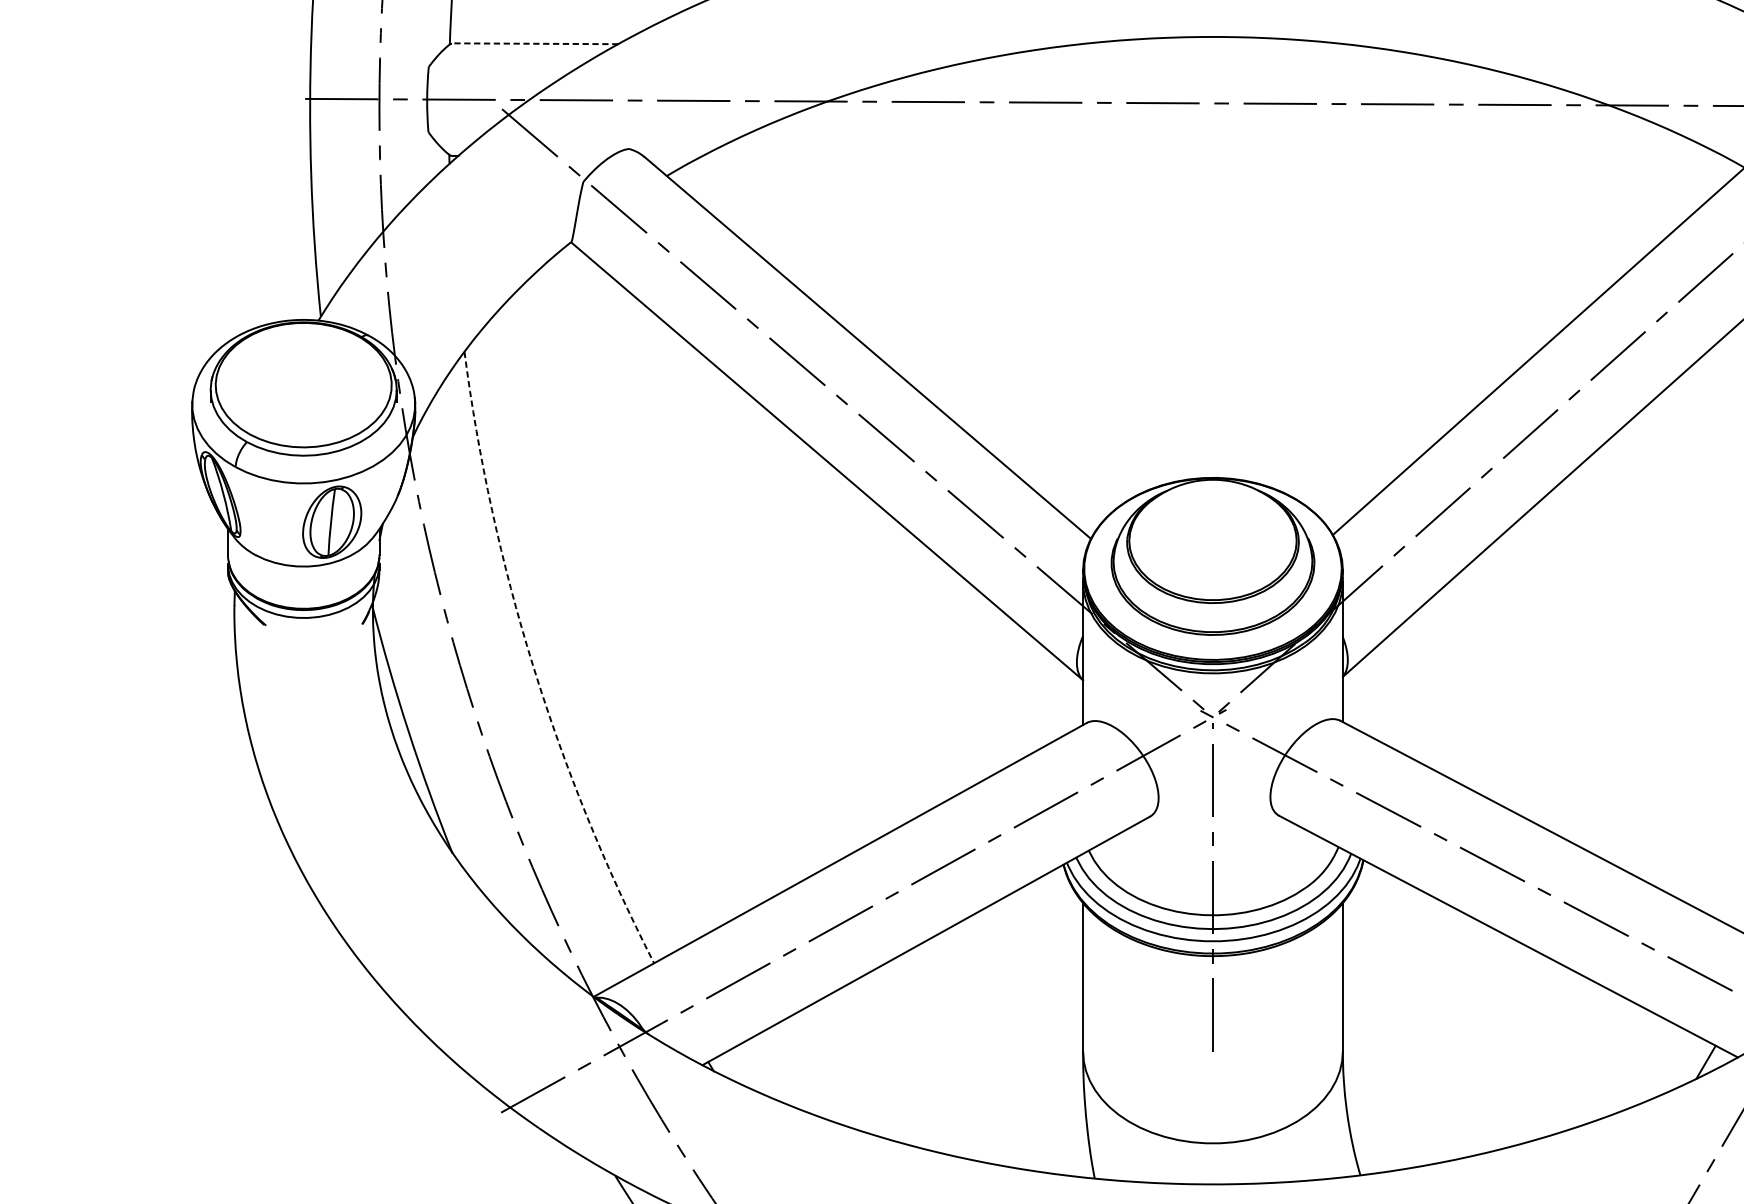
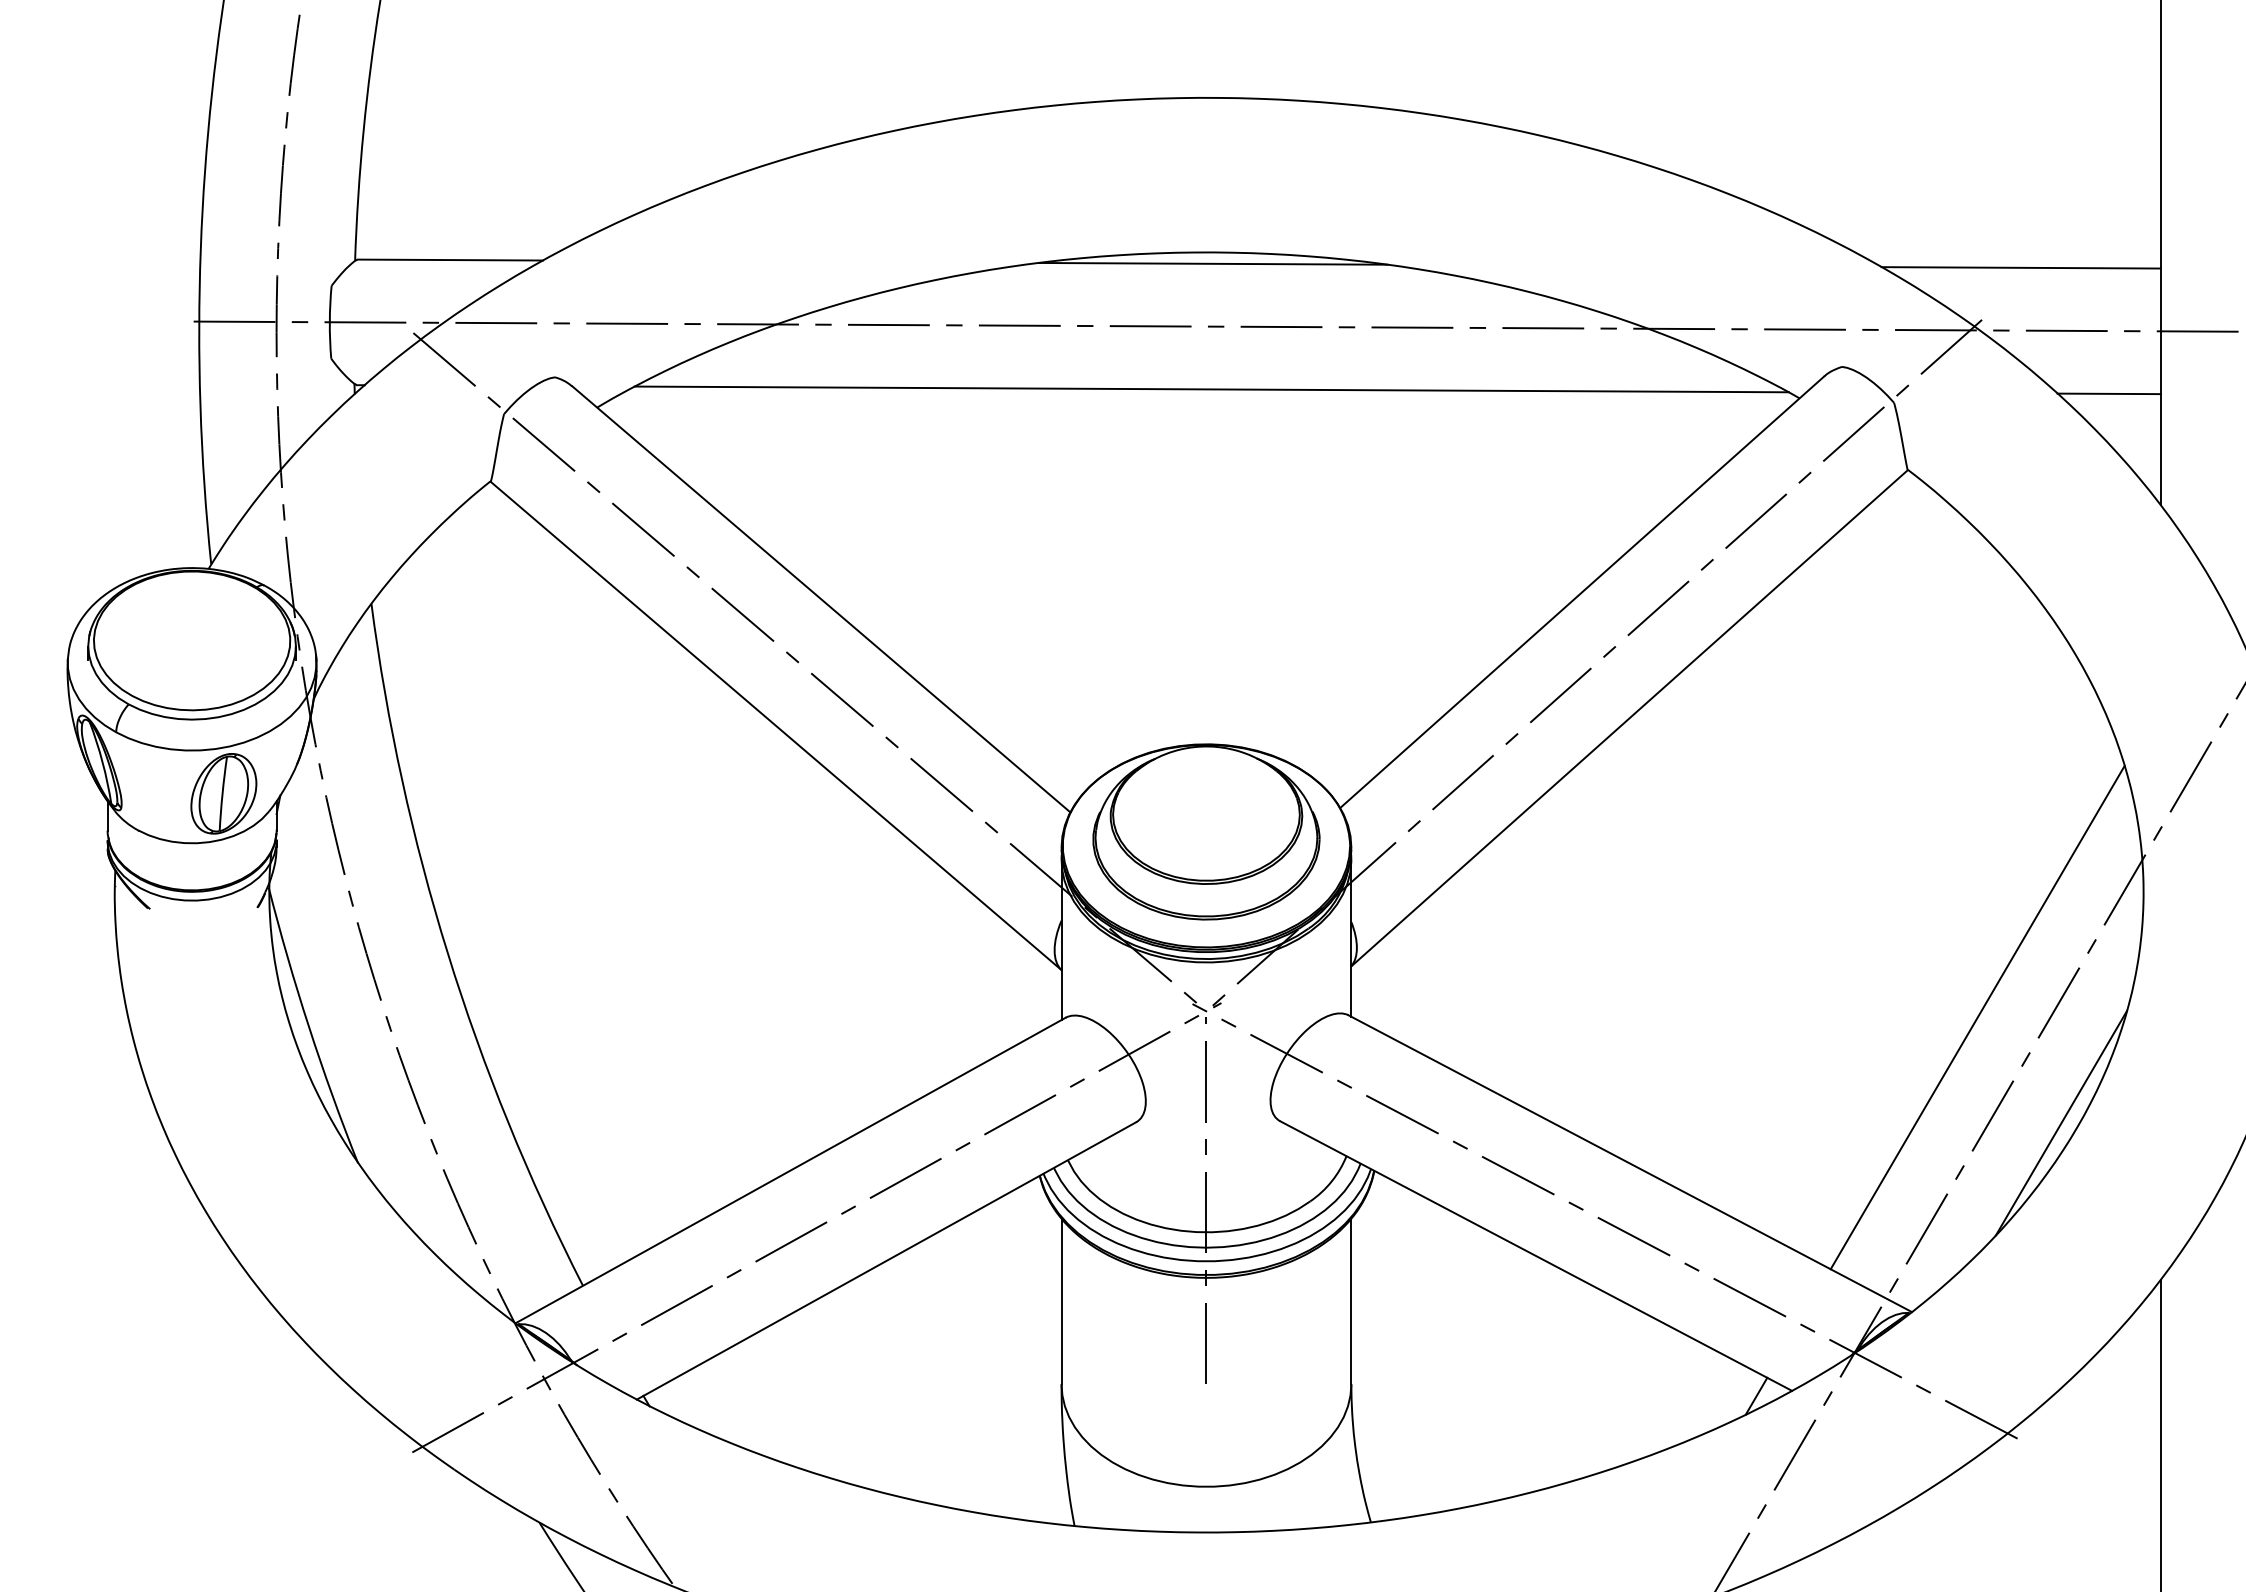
line: (535, 44) -> (450, 260), dashed -> solid
line: (1218, 46) -> (1212, 263), added
line: (1217, 159) -> (1211, 389), added
arc: (532, 665) -> (447, 953), dashed -> solid

